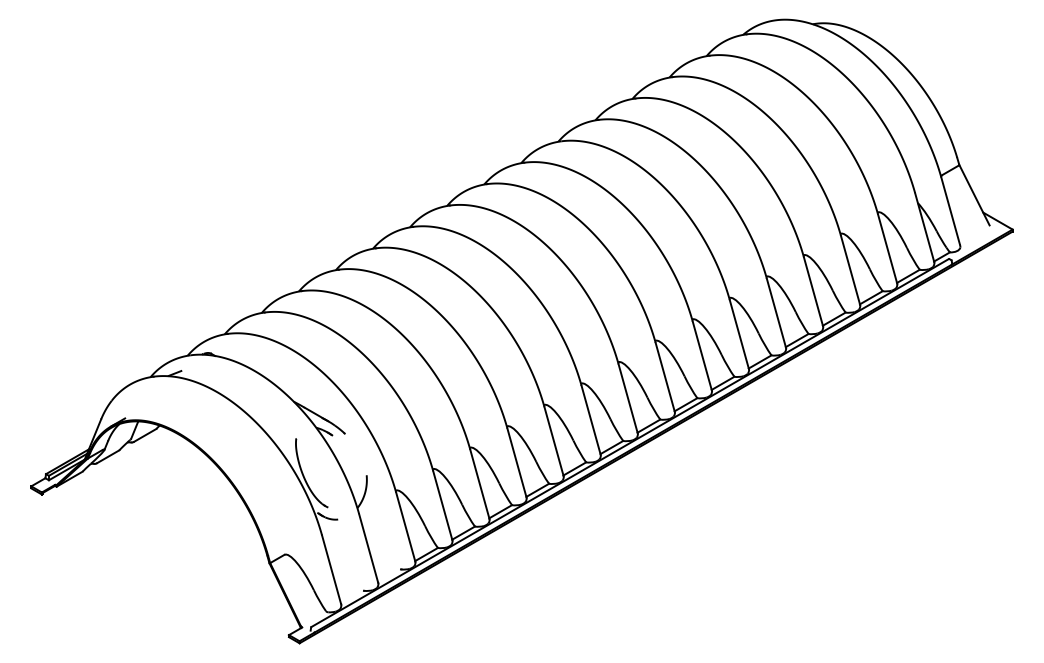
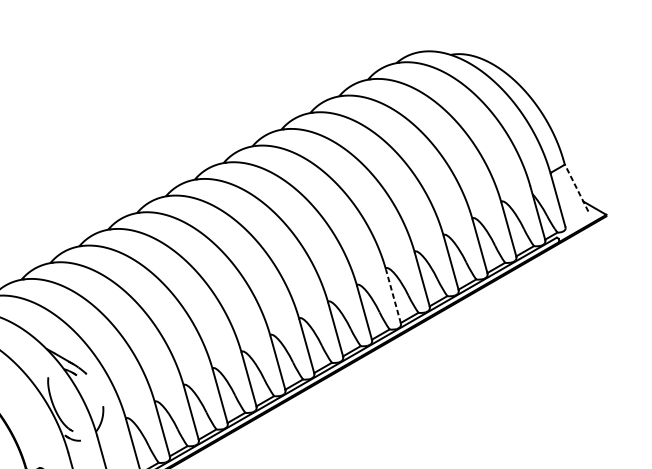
line: (974, 195) -> (576, 188), solid -> dashed
line: (739, 334) -> (393, 296), solid -> dashed

